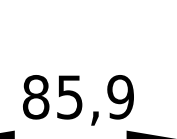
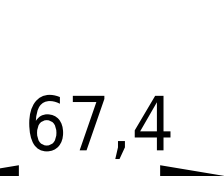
text: (78, 96) -> (99, 122), 85,9 -> 67,4

